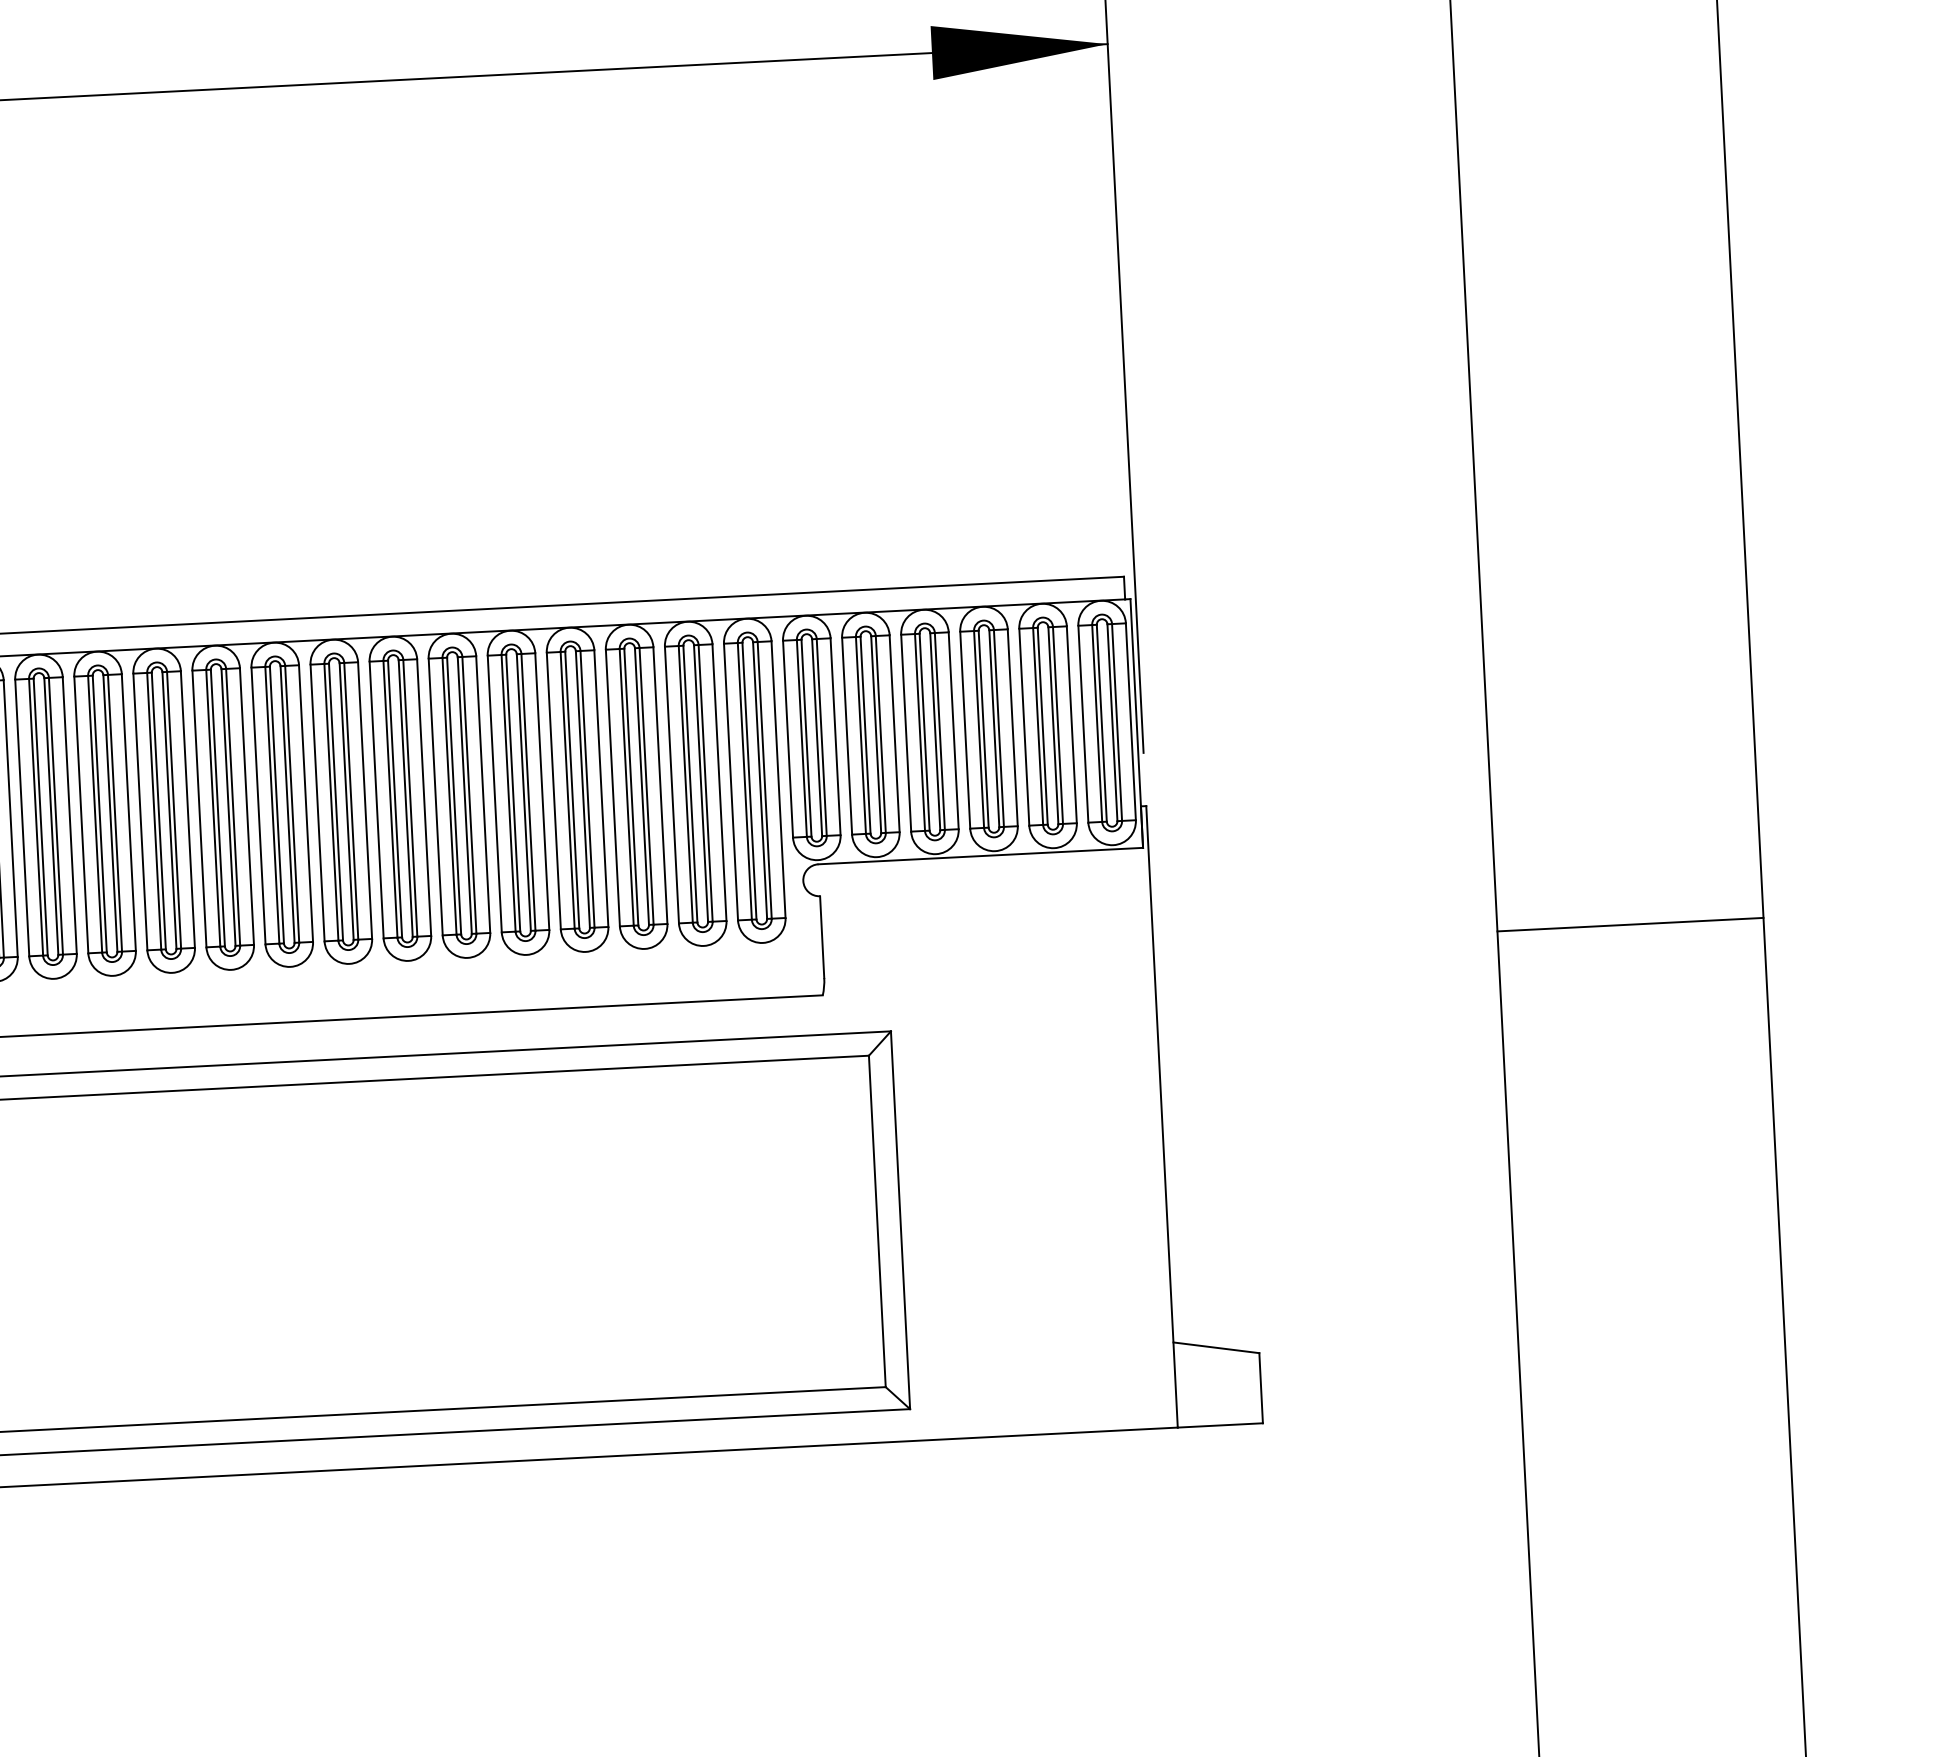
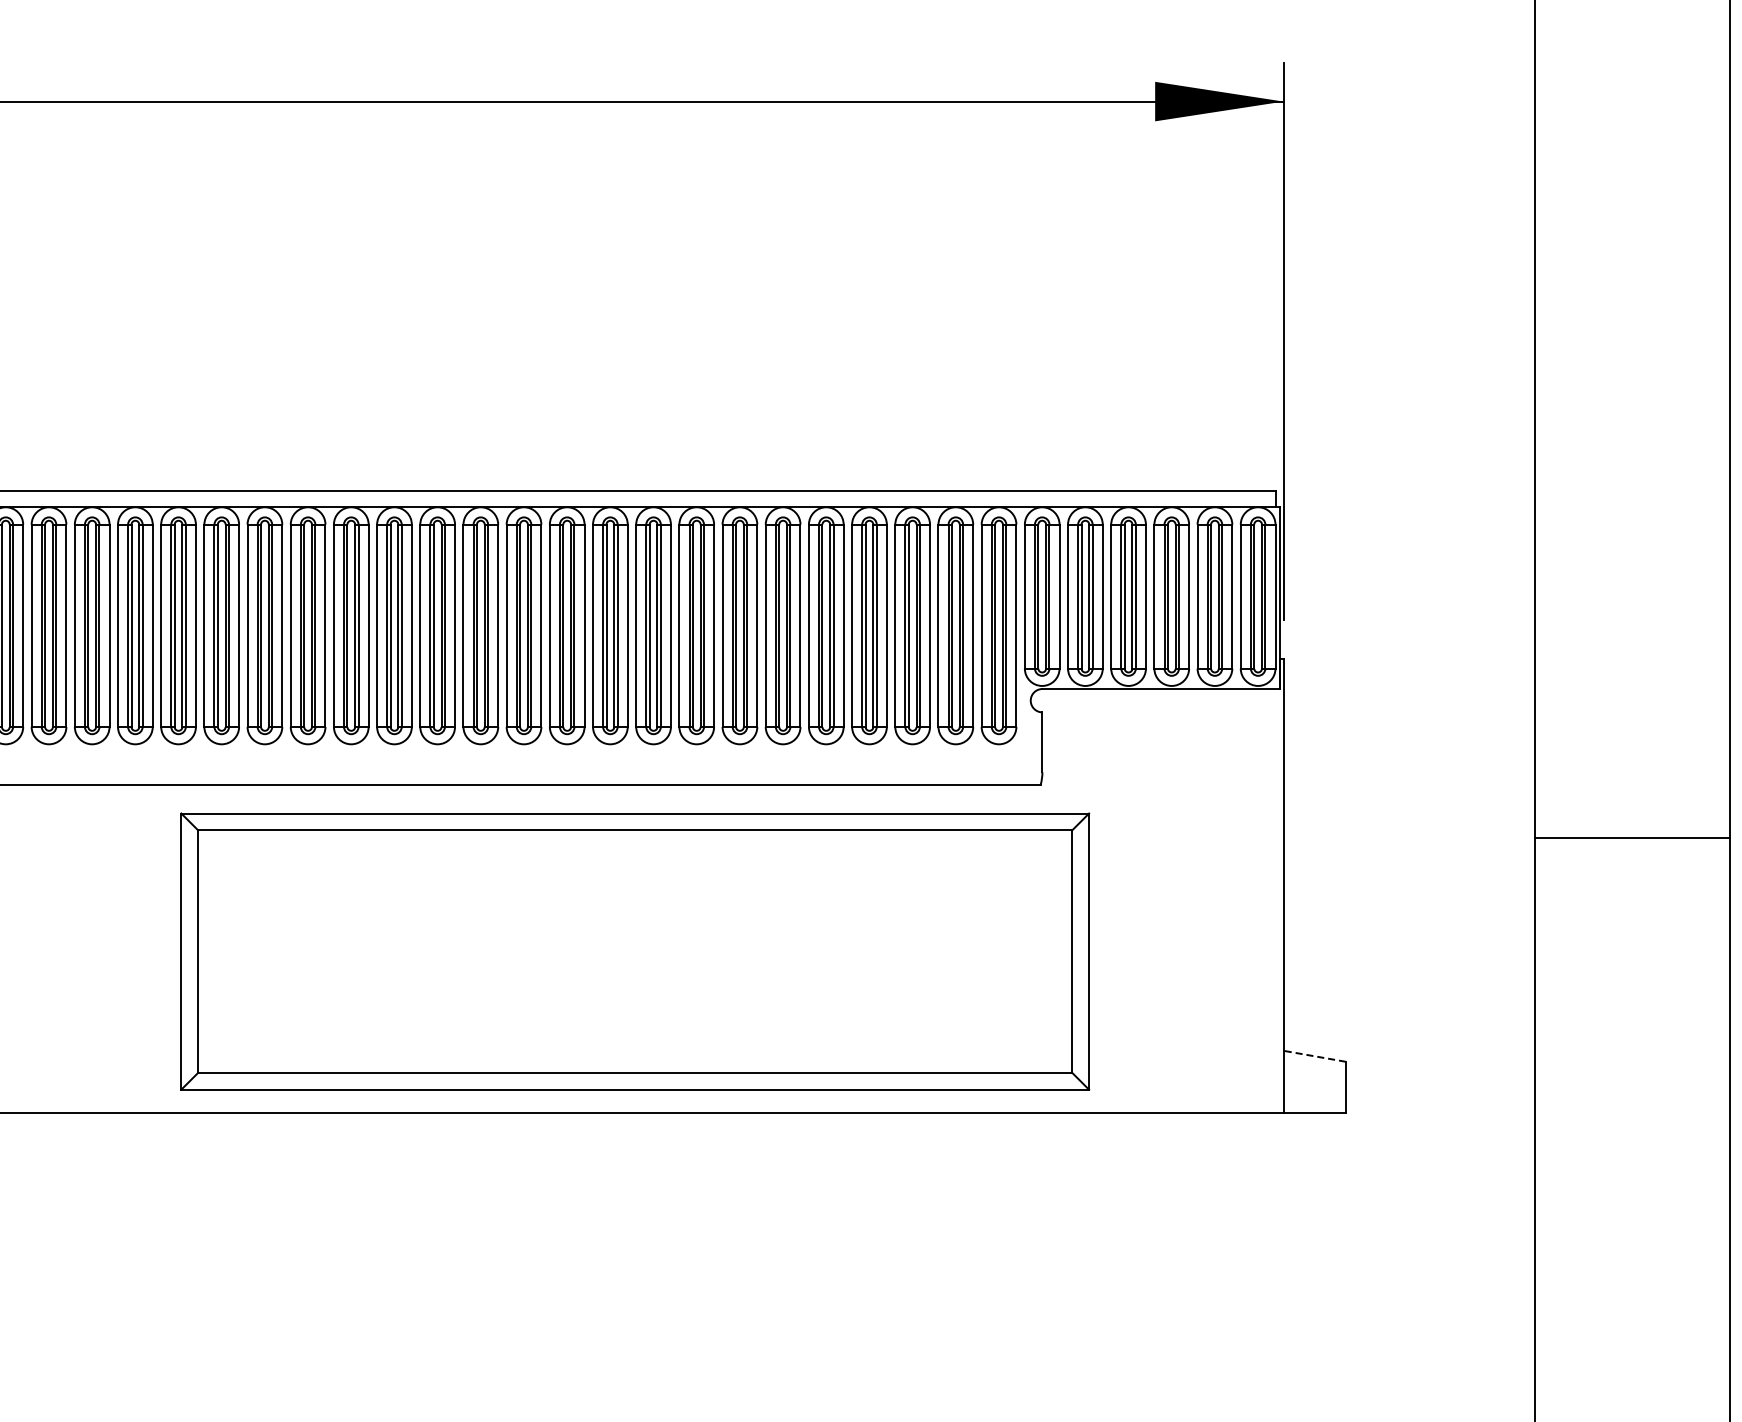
line: (1630, 925) -> (1632, 838), moved
line: (1216, 1348) -> (1314, 1056), solid -> dashed

